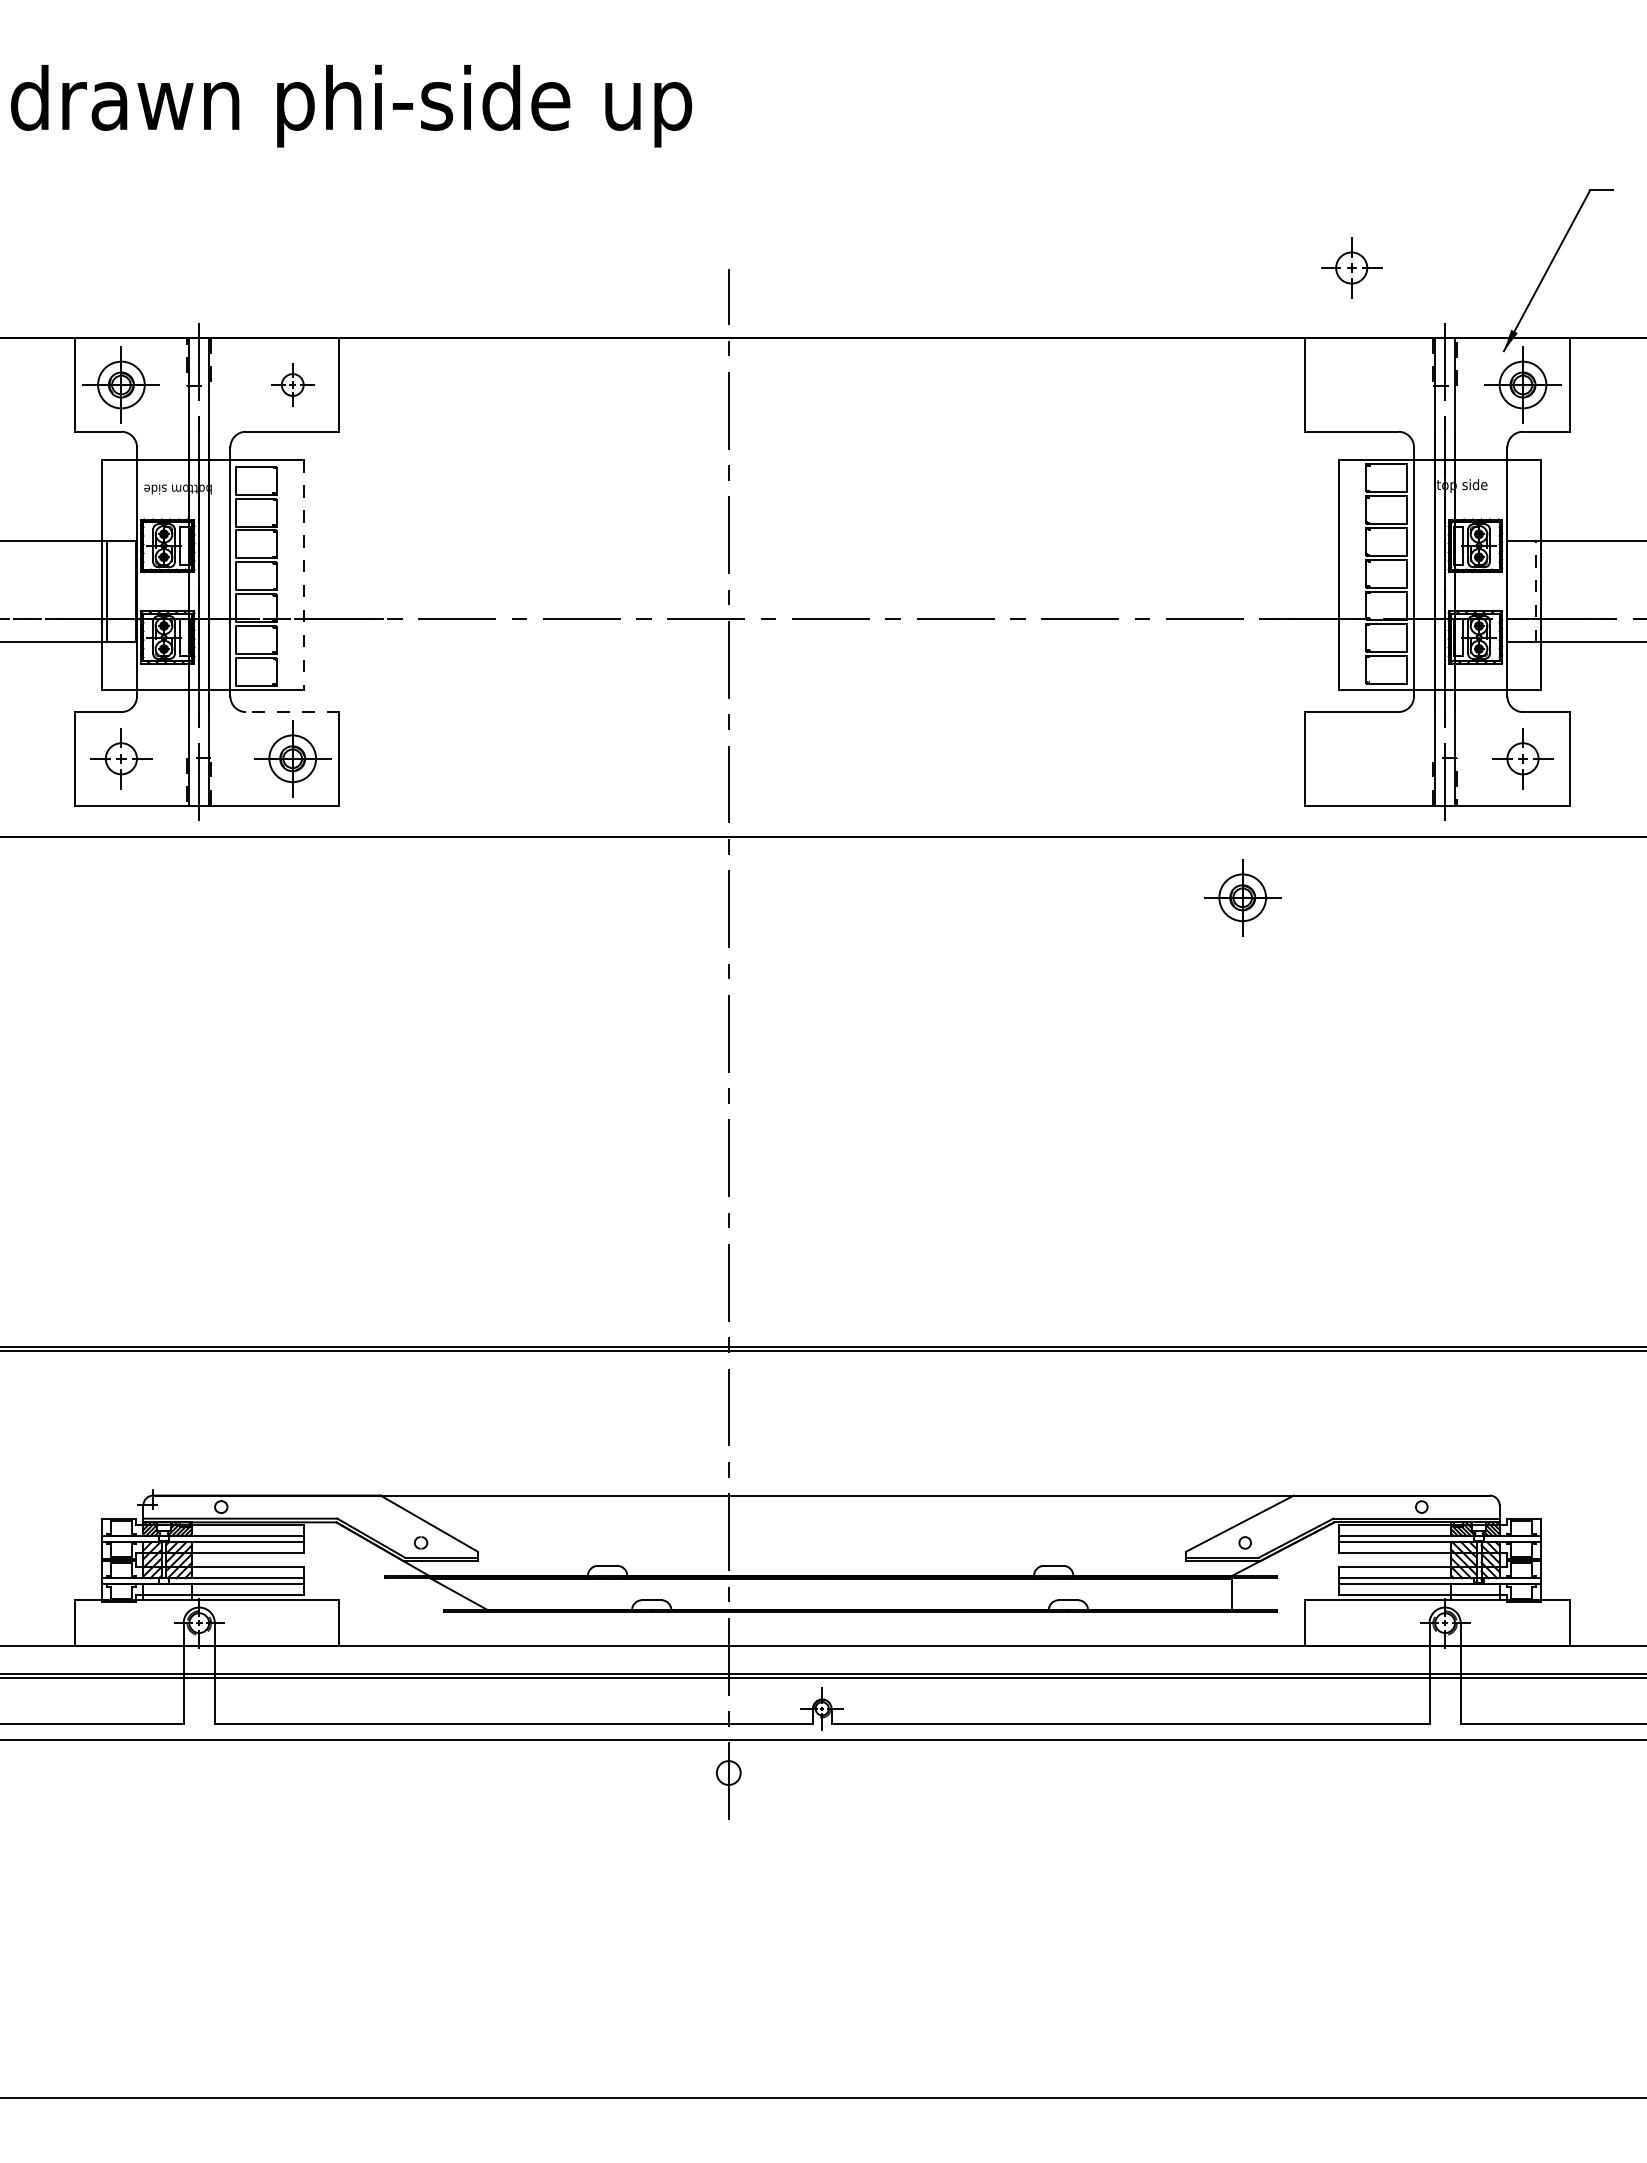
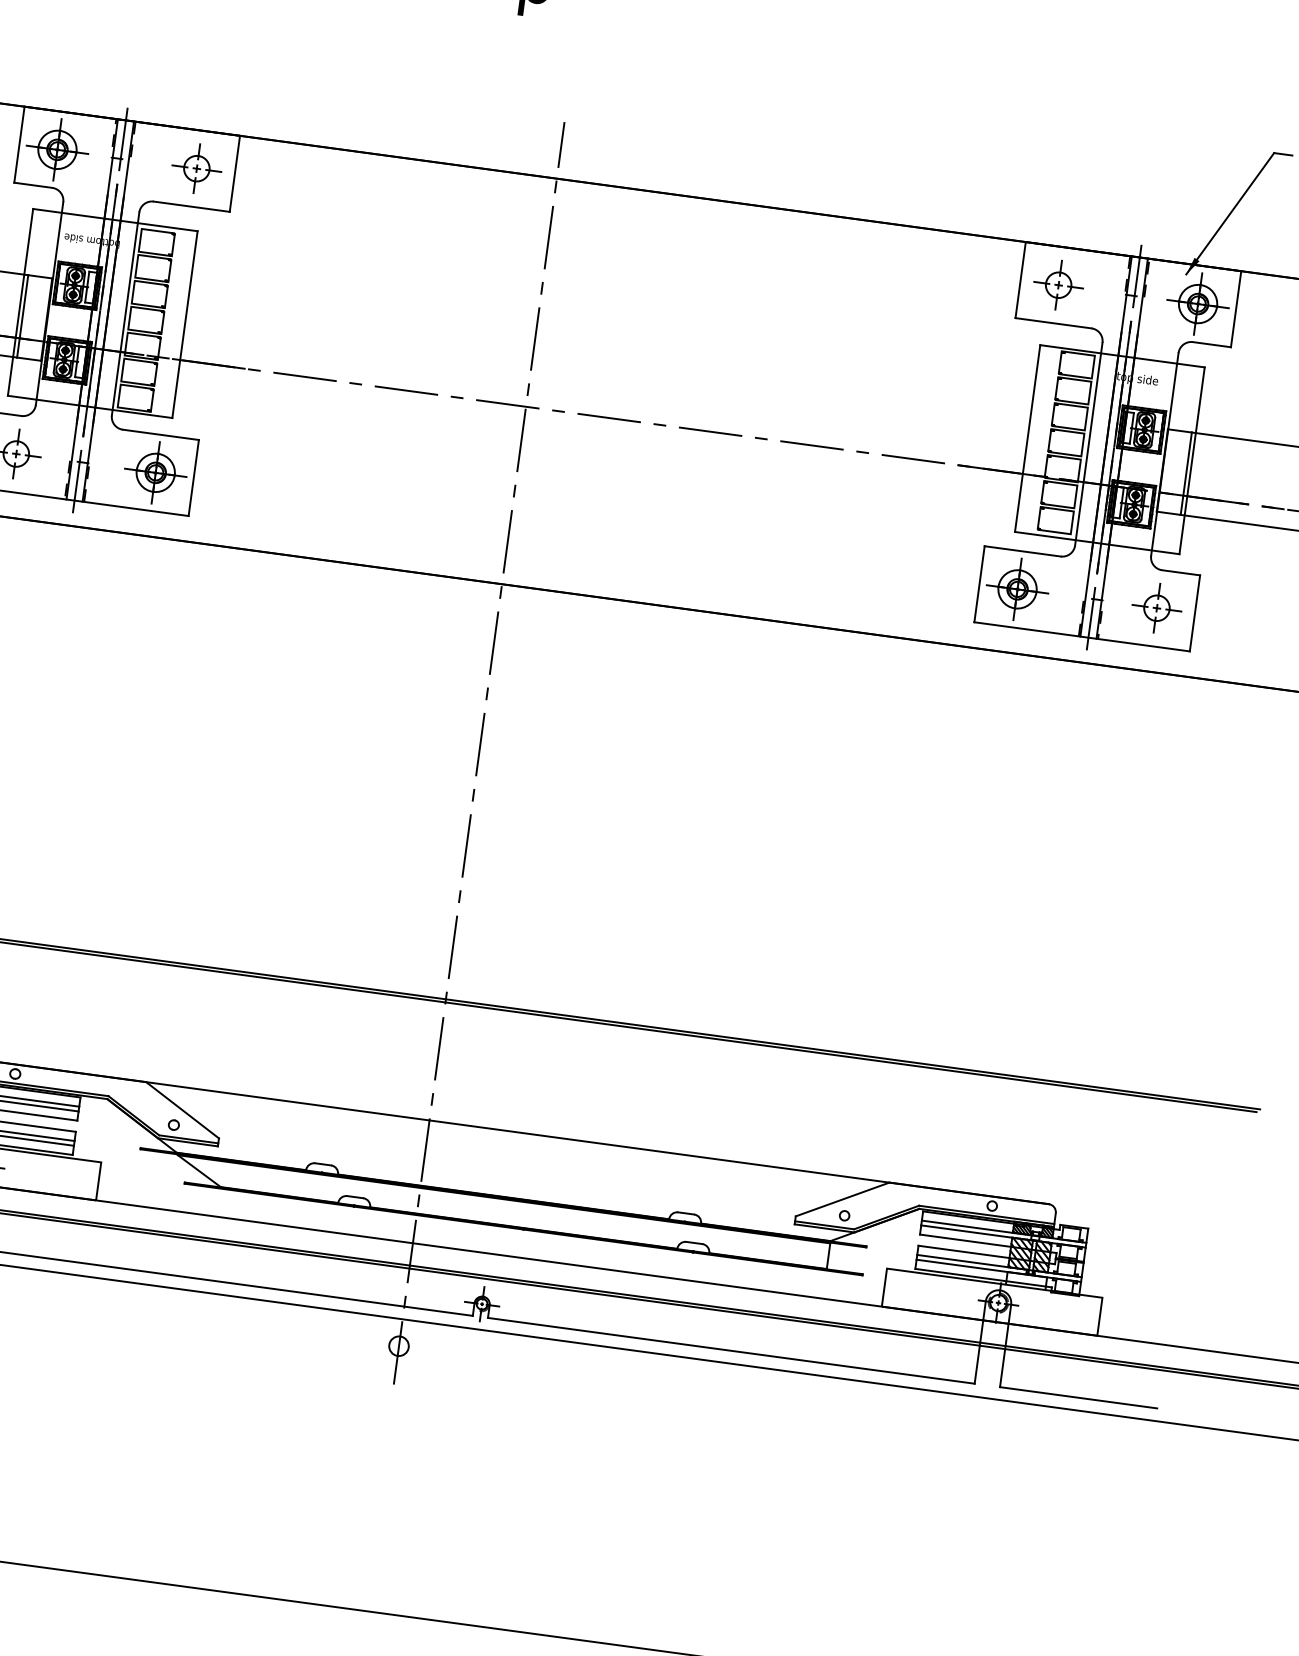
part: (1351, 267) -> (1058, 284), moved
part: (292, 384) -> (196, 168), size x1.43
line: (303, 575) -> (184, 324), dashed -> solid
line: (1536, 591) -> (1186, 473), dashed -> solid
line: (292, 712) -> (160, 435), dashed -> solid
part: (1242, 897) -> (1017, 589), moved

